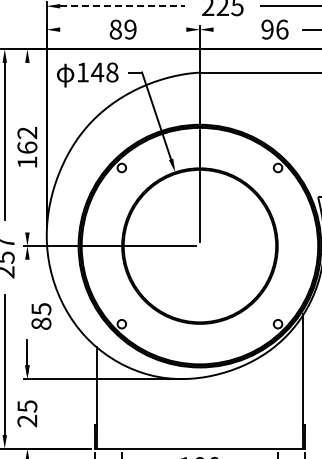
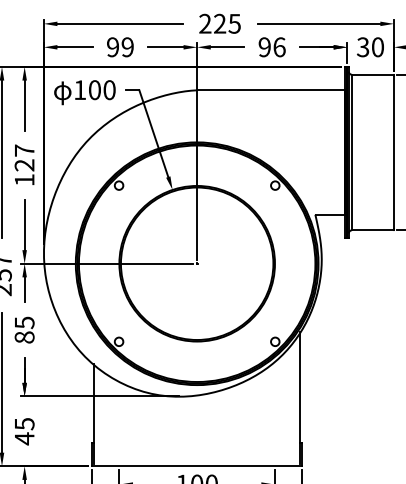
line: (123, 5) -> (120, 23), dashed -> solid
line: (77, 29) -> (74, 47), added
text: (116, 29) -> (113, 47), 89 -> 99
line: (168, 29) -> (165, 47), added
line: (230, 29) -> (227, 47), added
text: (104, 72) -> (101, 90), 148 -> 100
line: (27, 87) -> (24, 105), added
text: (27, 139) -> (24, 157), 162 -> 127
line: (27, 206) -> (24, 224), added
line: (27, 271) -> (24, 289), added
text: (41, 315) -> (24, 329), moved
text: (27, 420) -> (24, 438), 25 -> 45

